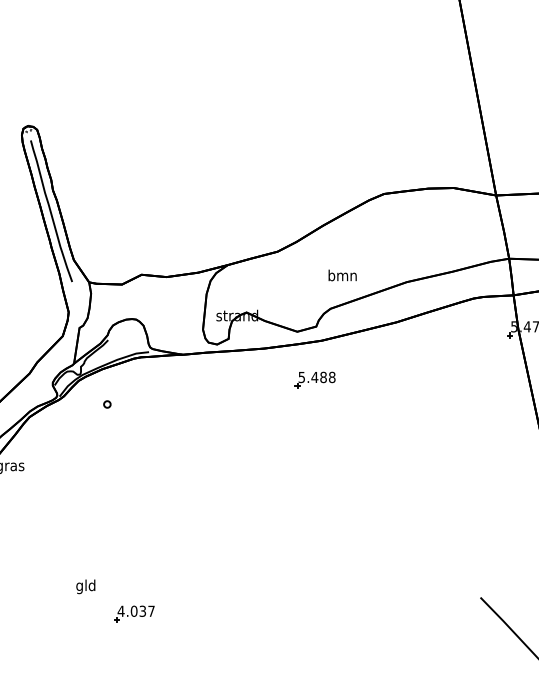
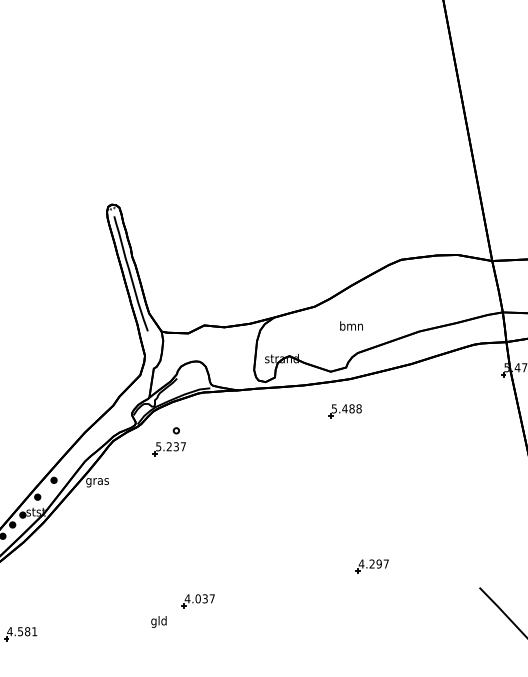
text: (342, 274) -> (351, 325), moved
part: (97, 427) -> (168, 449), added
part: (347, 571) -> (371, 566), added
text: (85, 586) -> (158, 621), moved

